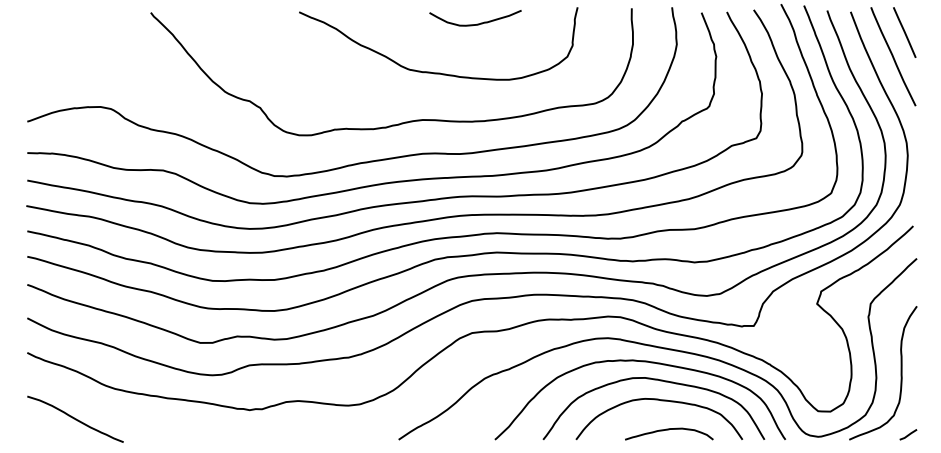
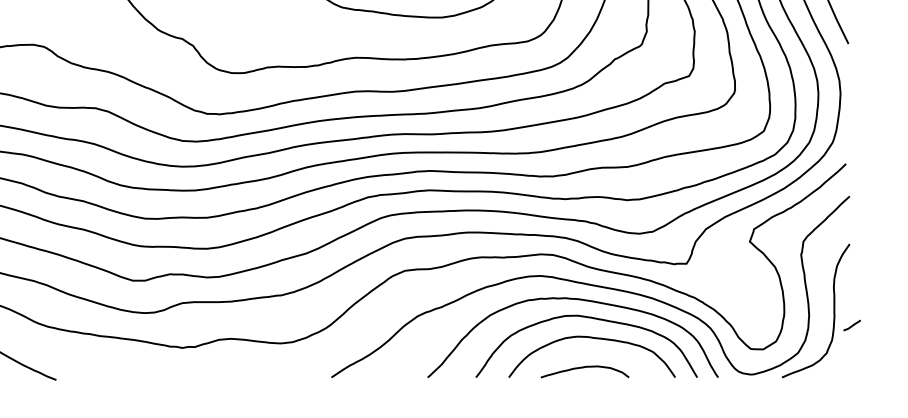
curve: (669, 430) -> (585, 368), moved
line: (908, 434) -> (852, 325), moved

